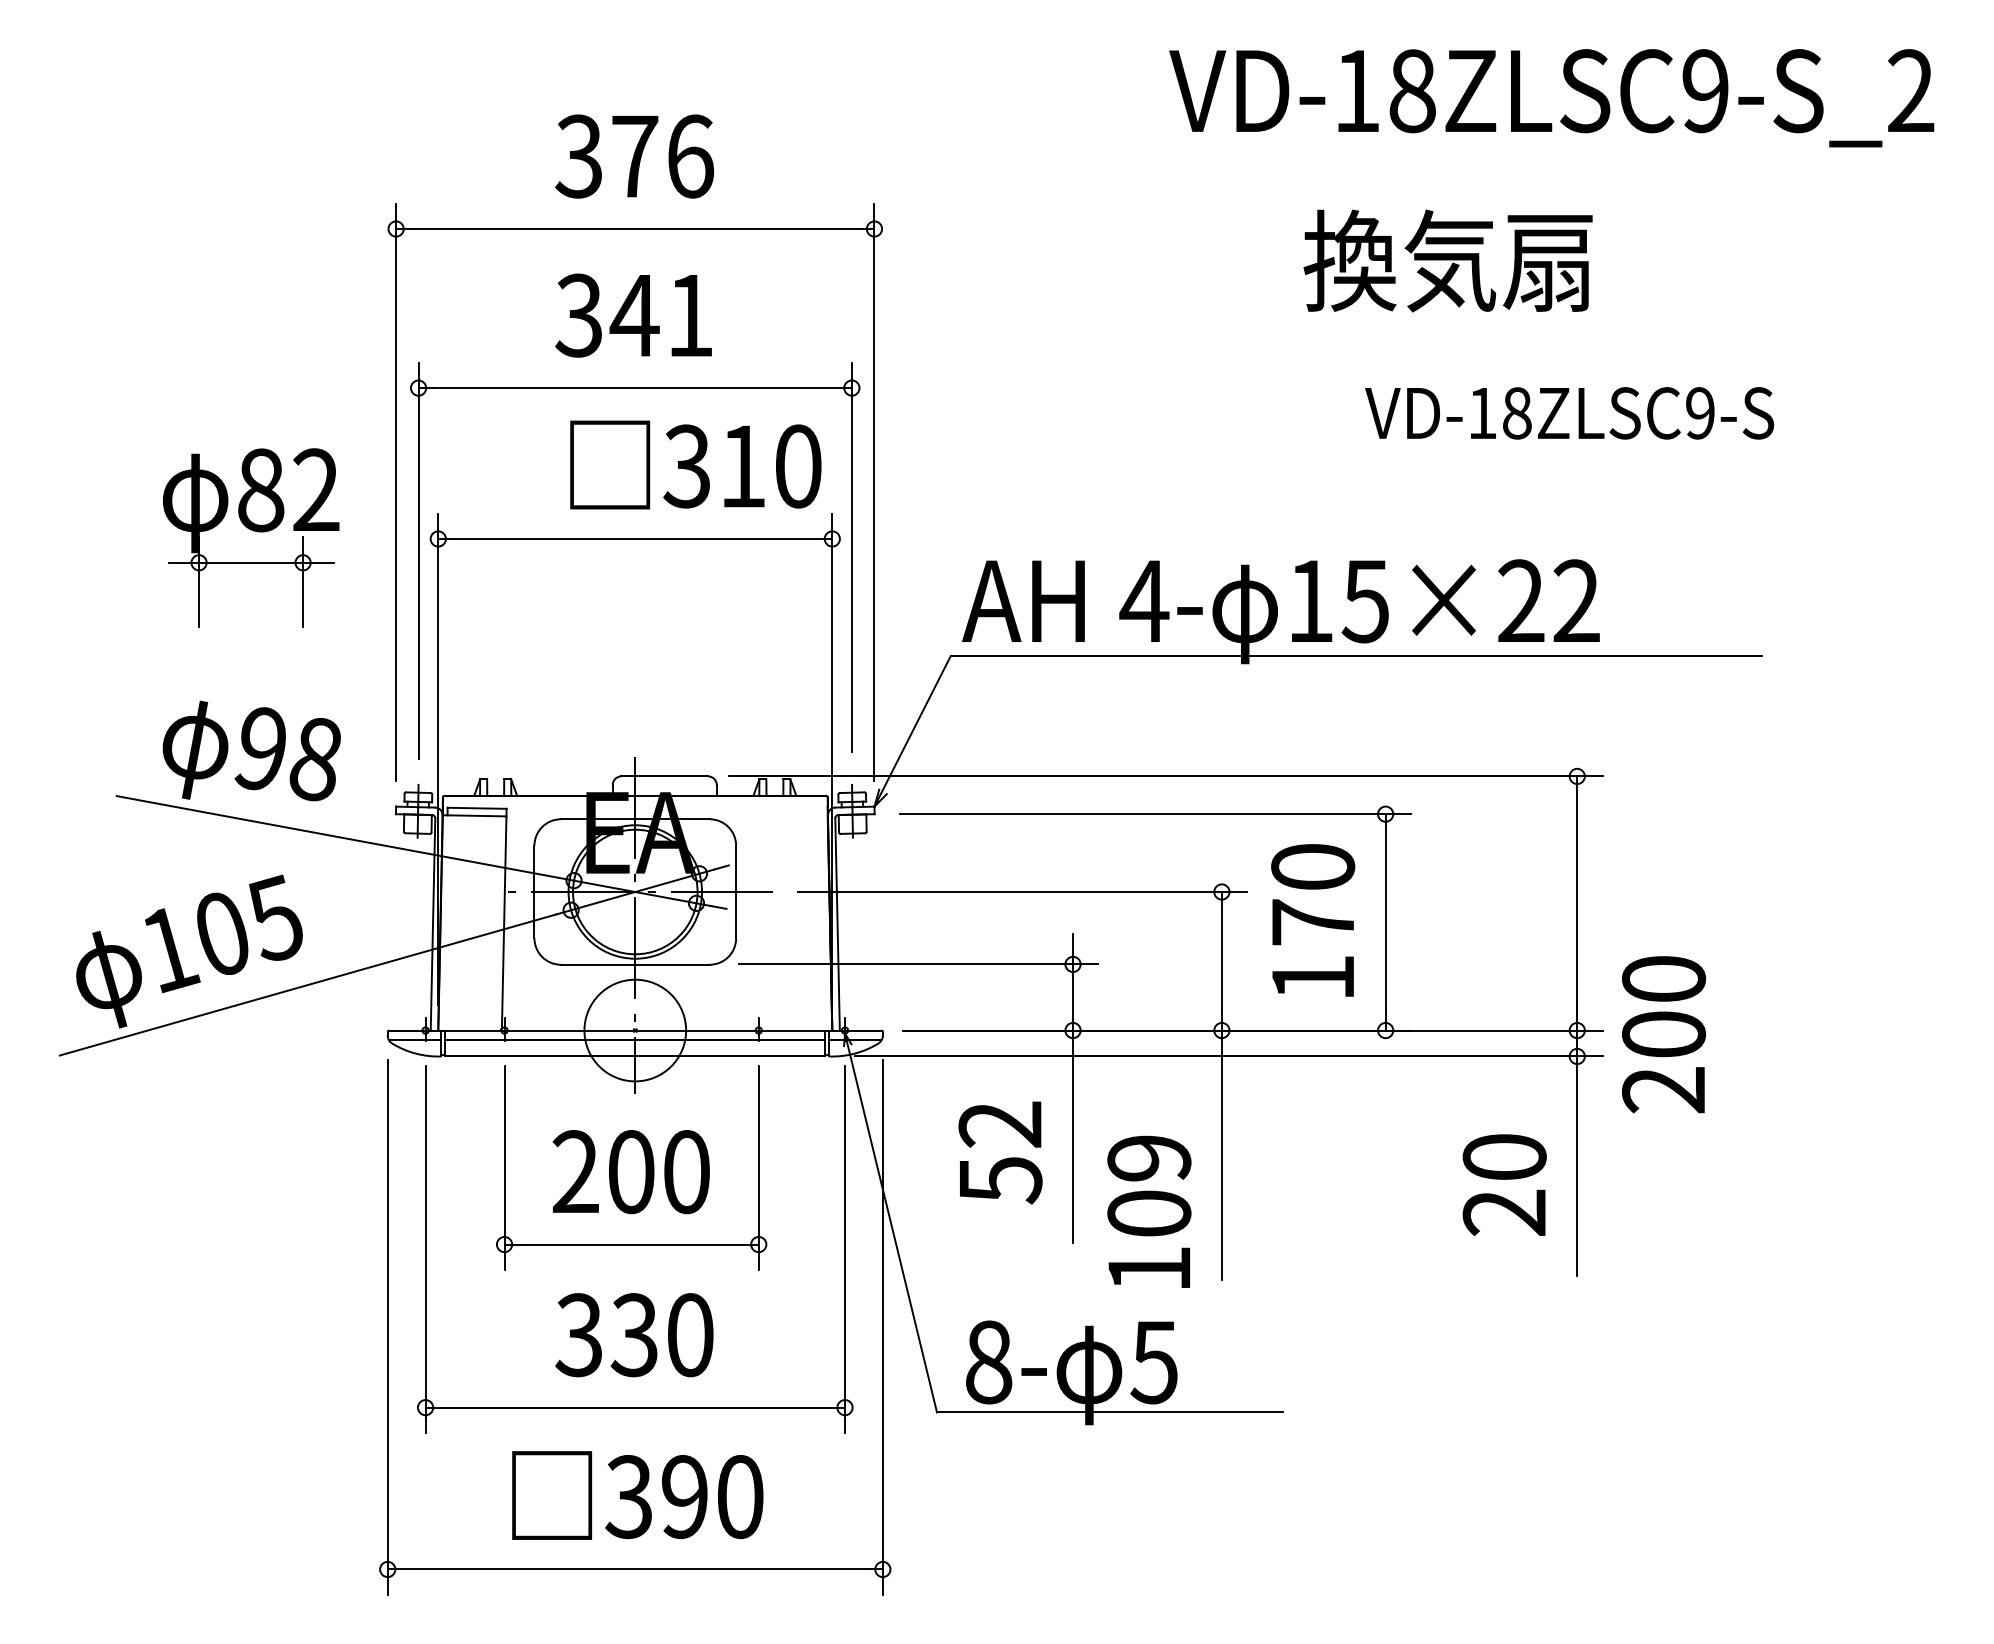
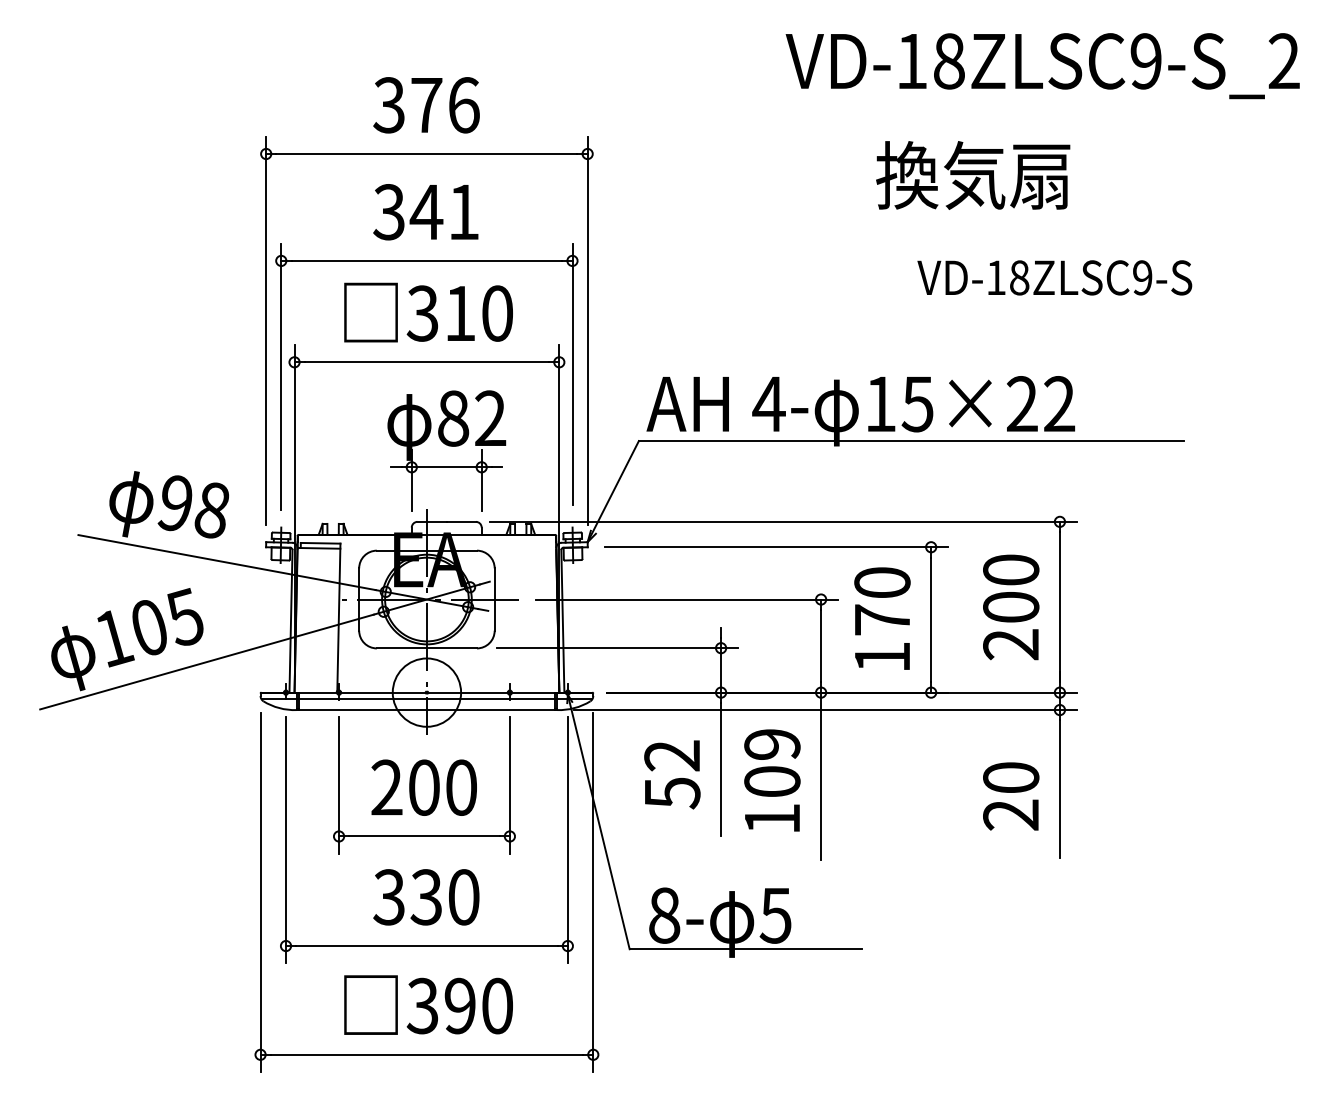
text: (695, 464) -> (428, 312), moved
part: (250, 537) -> (446, 450), moved
text: (1664, 1034) -> (1011, 607), moved
text: (1149, 1211) -> (772, 780), moved

